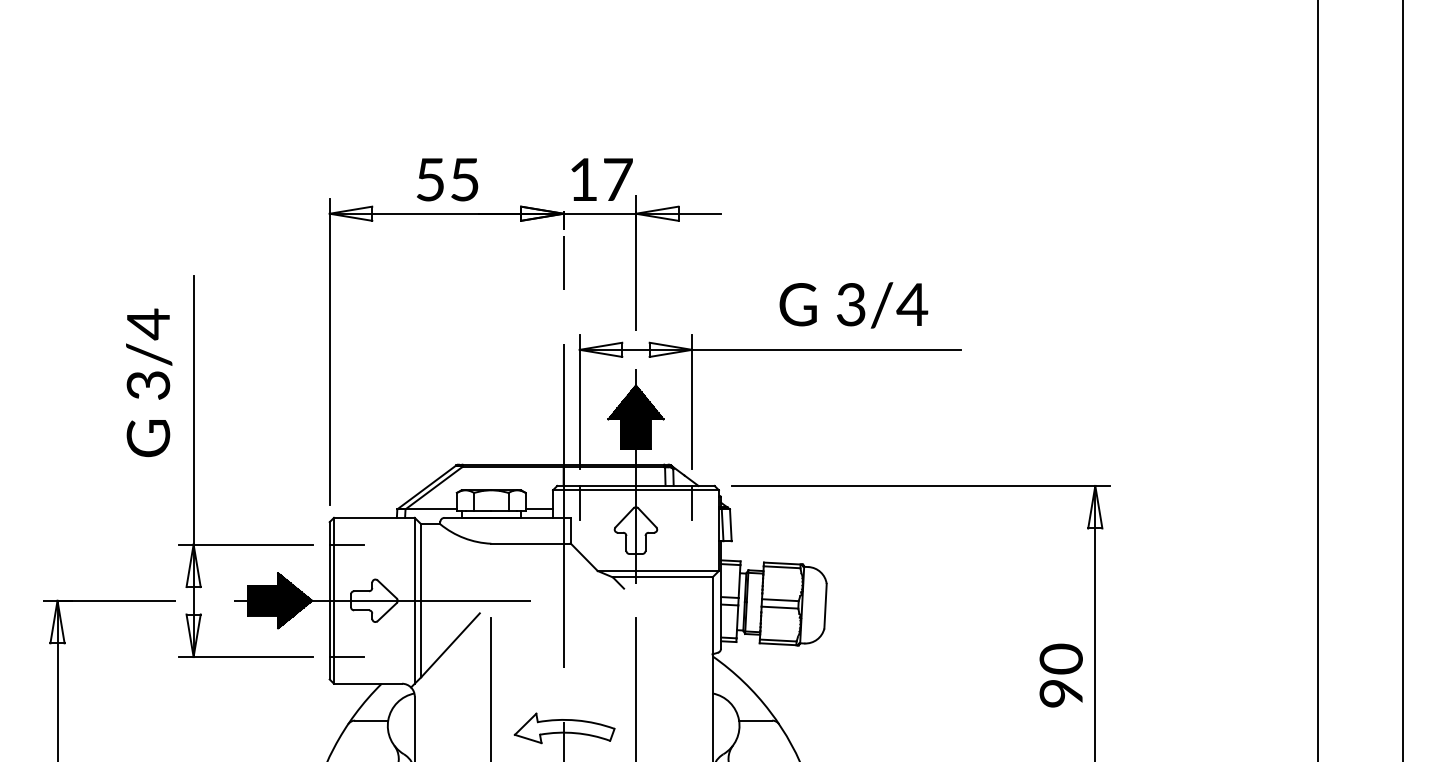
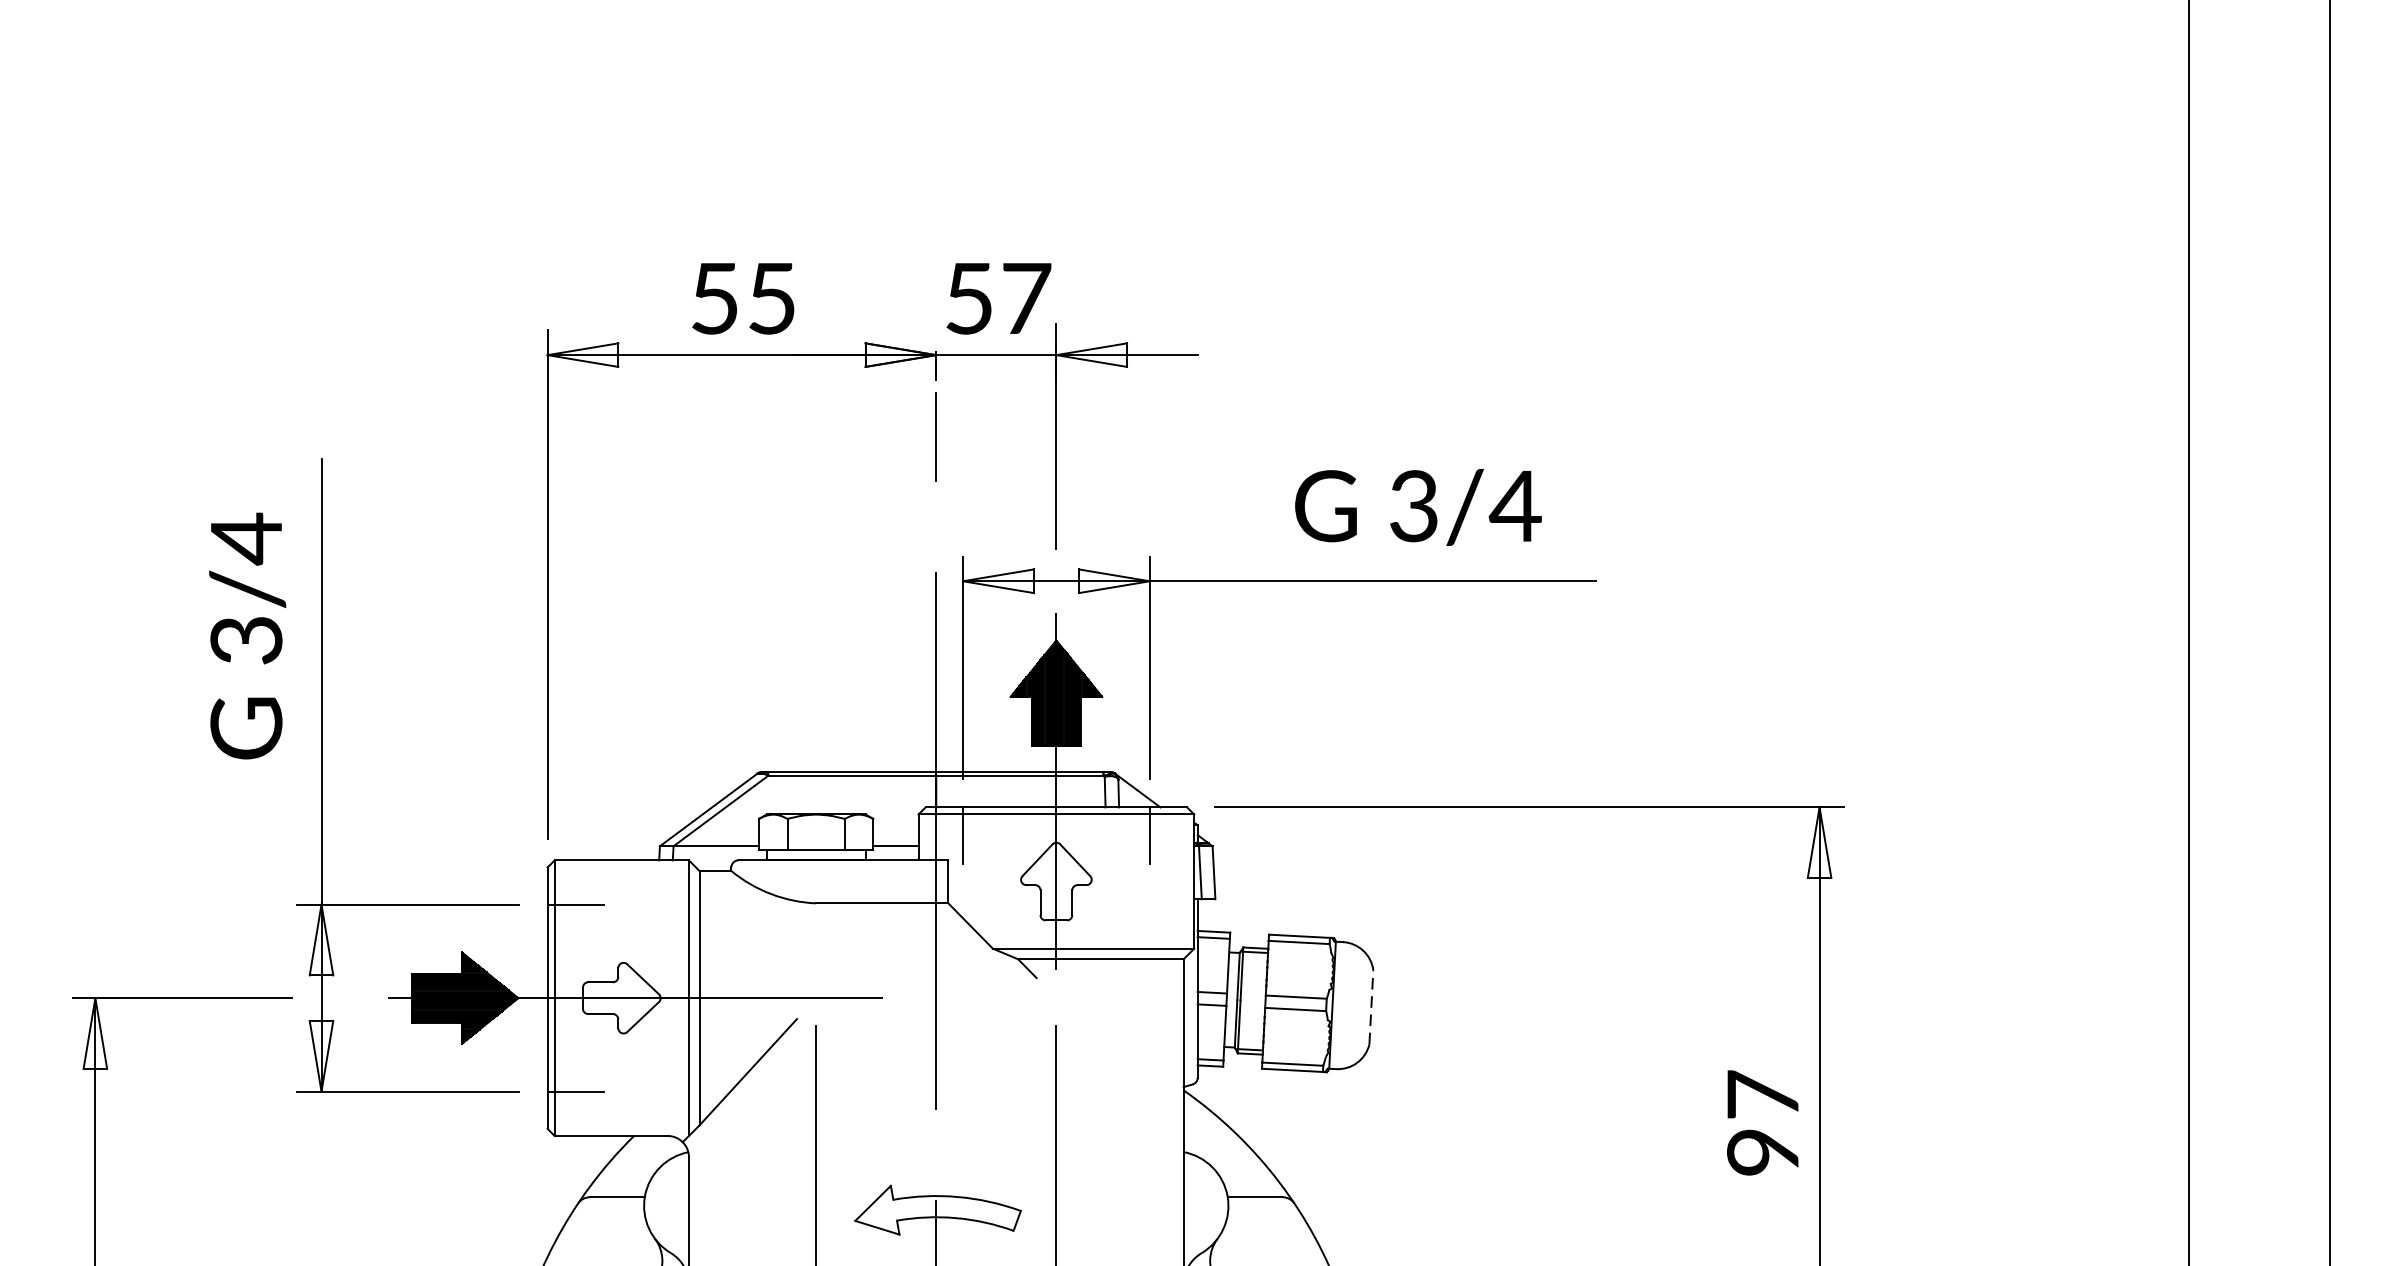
text: (583, 179) -> (969, 298), 17 -> 57
line: (825, 605) -> (1371, 1005), solid -> dashed
text: (1060, 658) -> (1761, 1094), 90 -> 97

